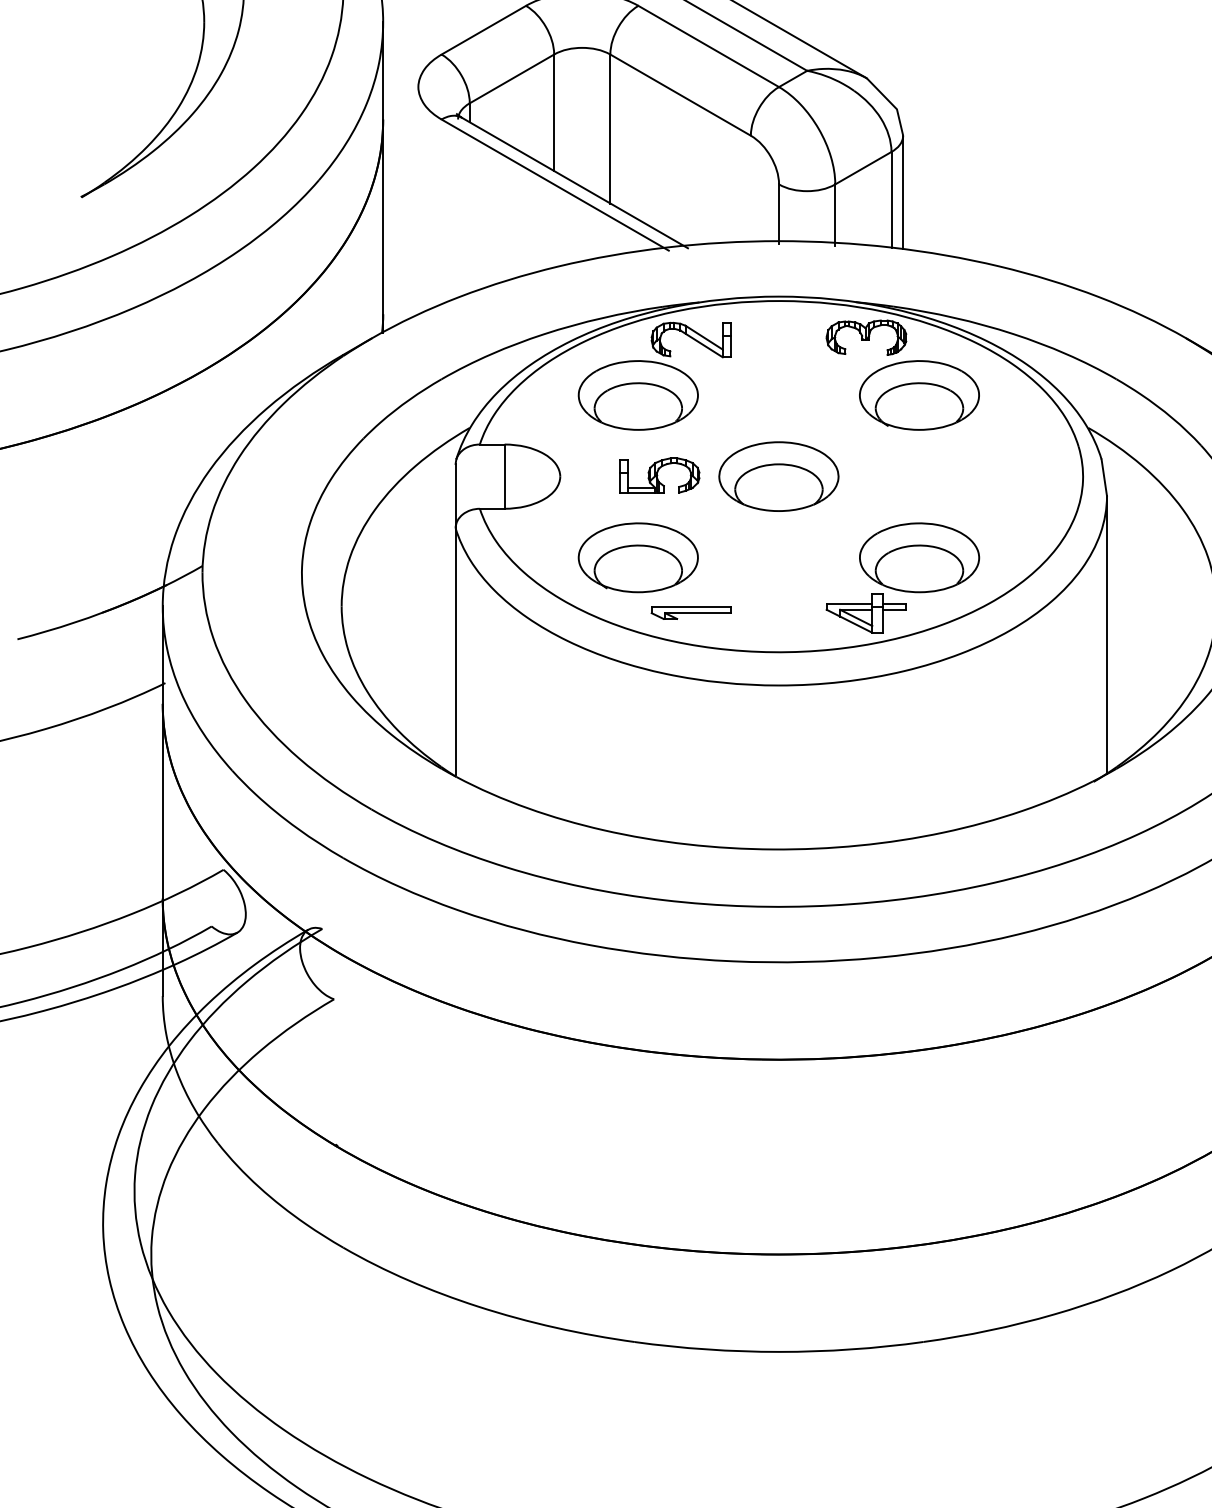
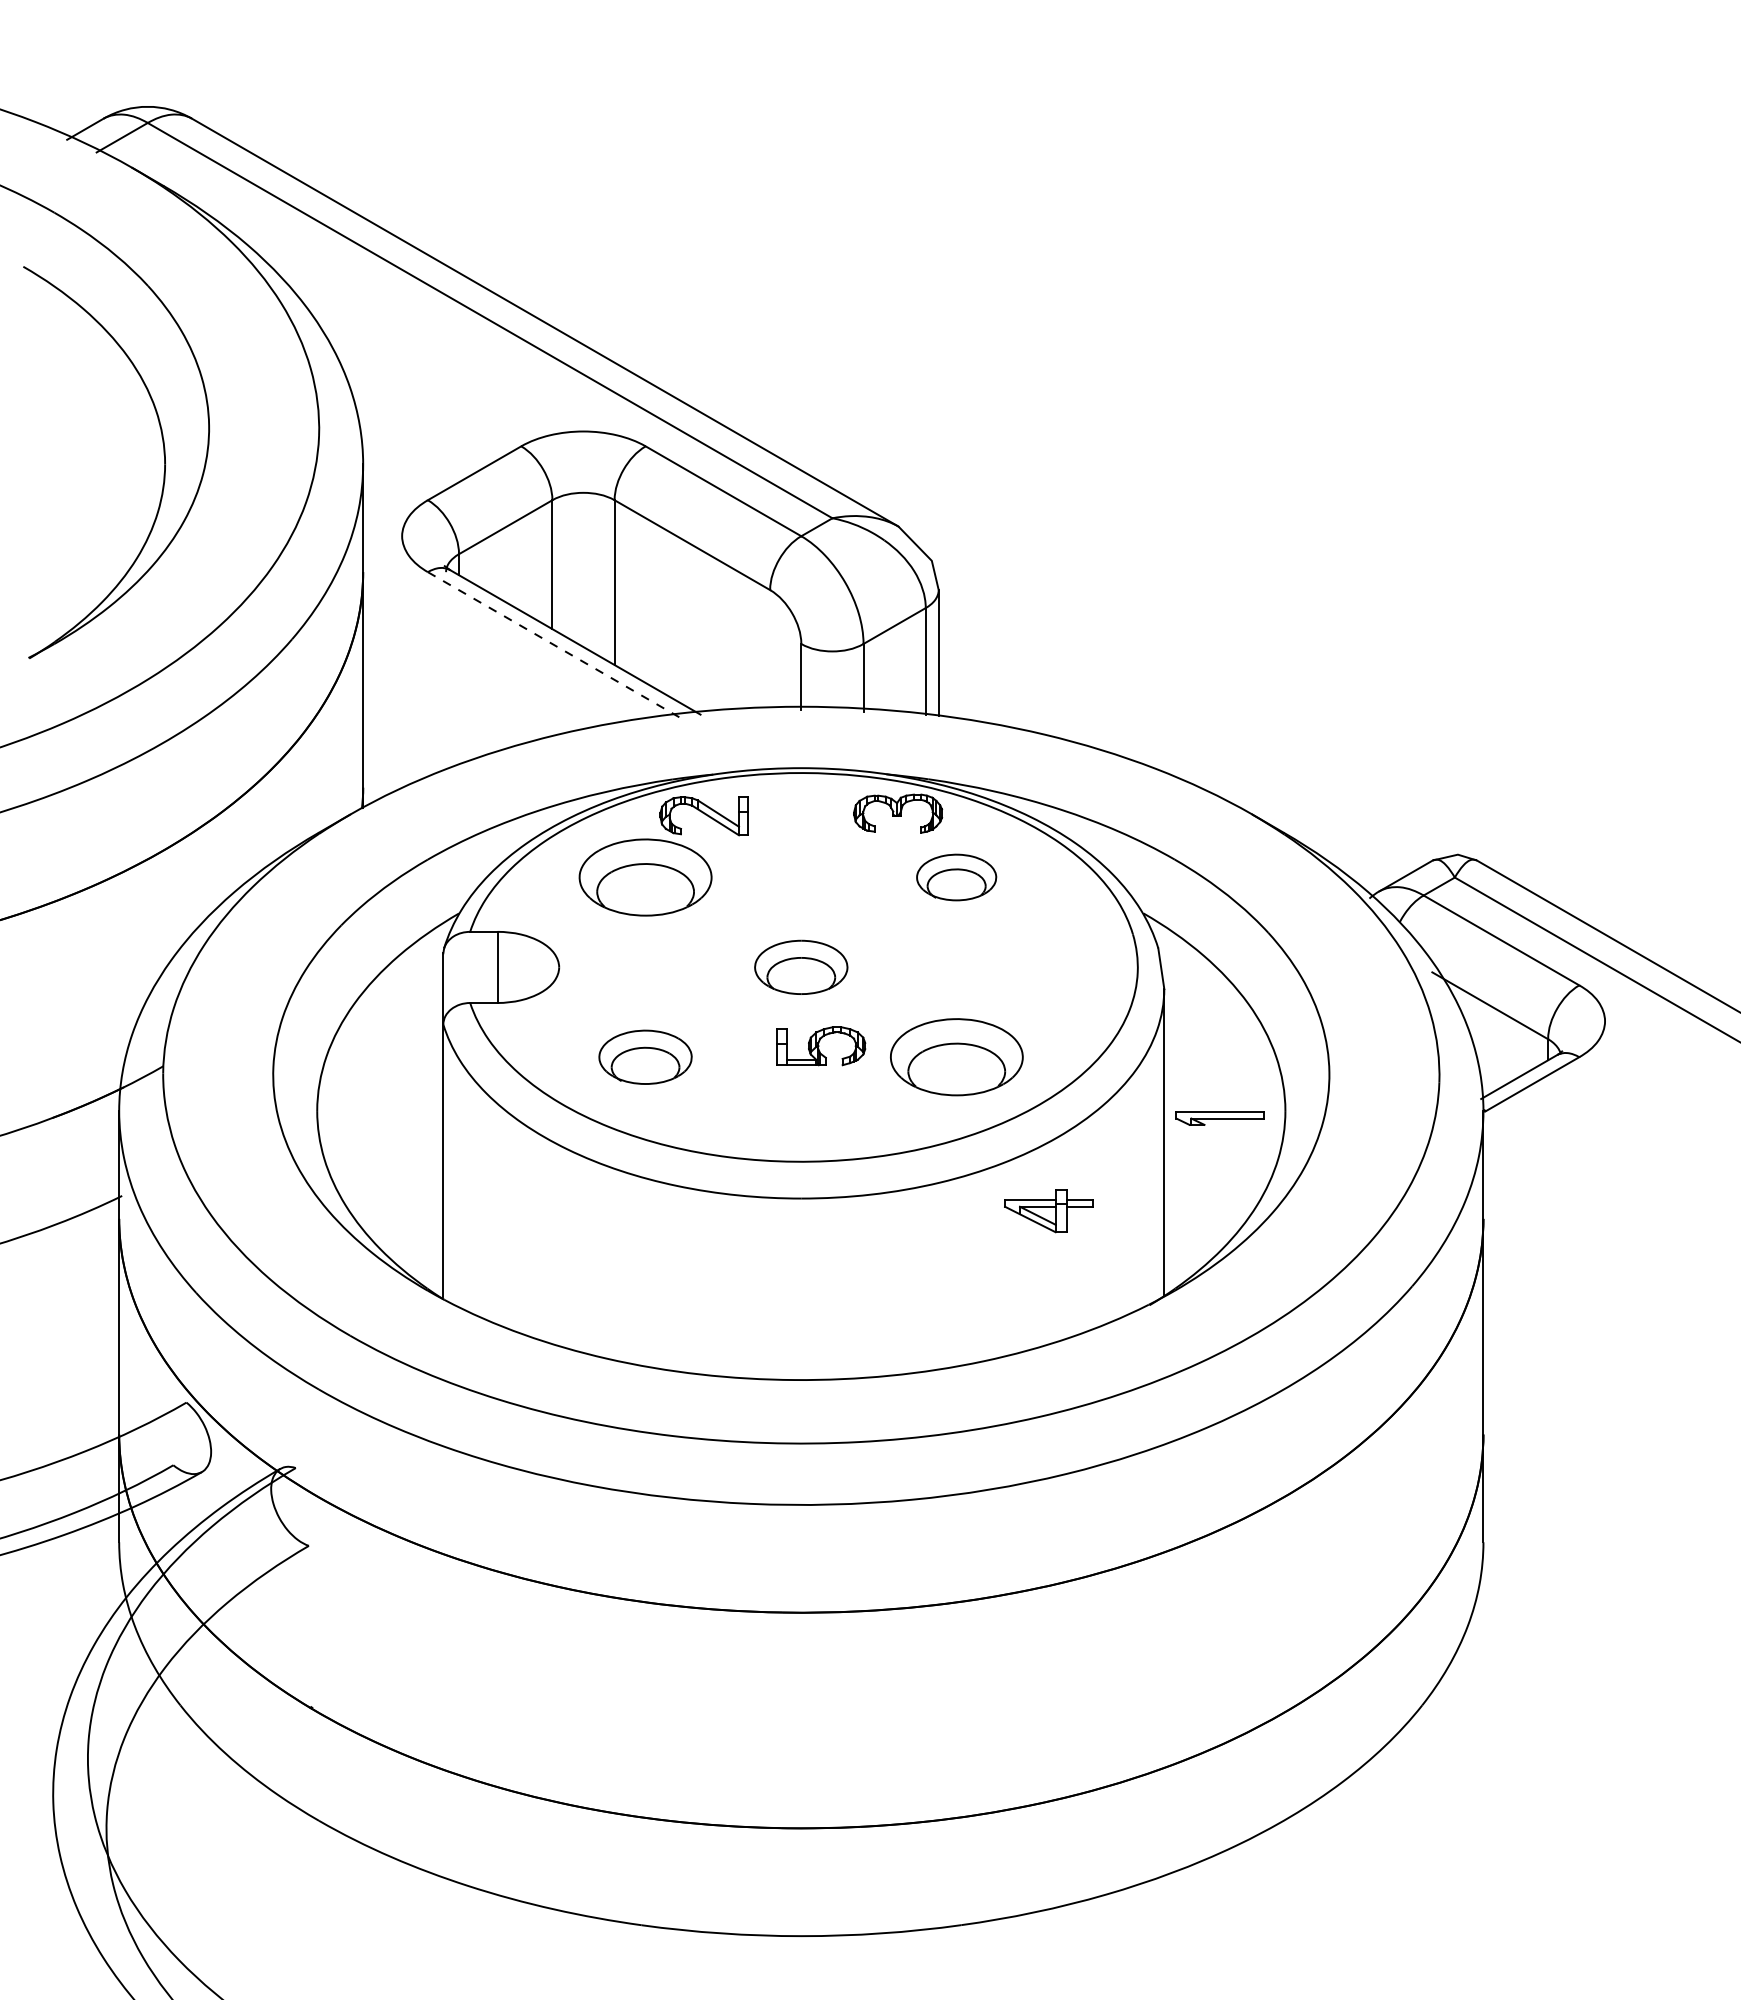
line: (556, 184) -> (554, 644), solid -> dashed
part: (919, 395) -> (956, 877), size x0.6
part: (659, 475) -> (821, 1046), moved
part: (779, 476) -> (801, 967), size x0.7
part: (638, 558) -> (645, 1057), size x0.7
part: (690, 613) -> (1219, 1118), moved
part: (865, 614) -> (1048, 1211), moved

